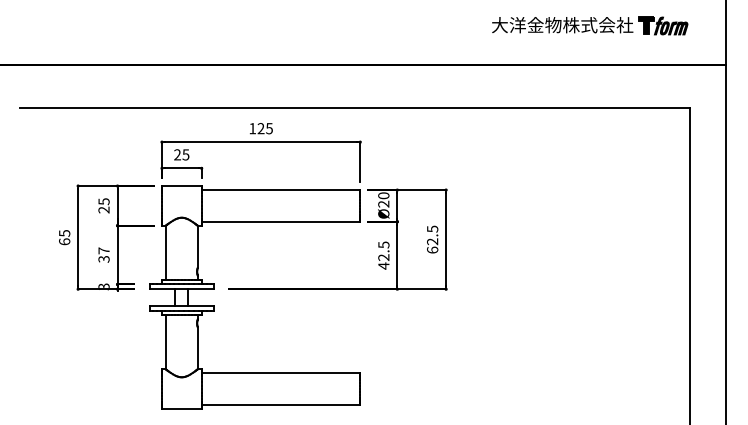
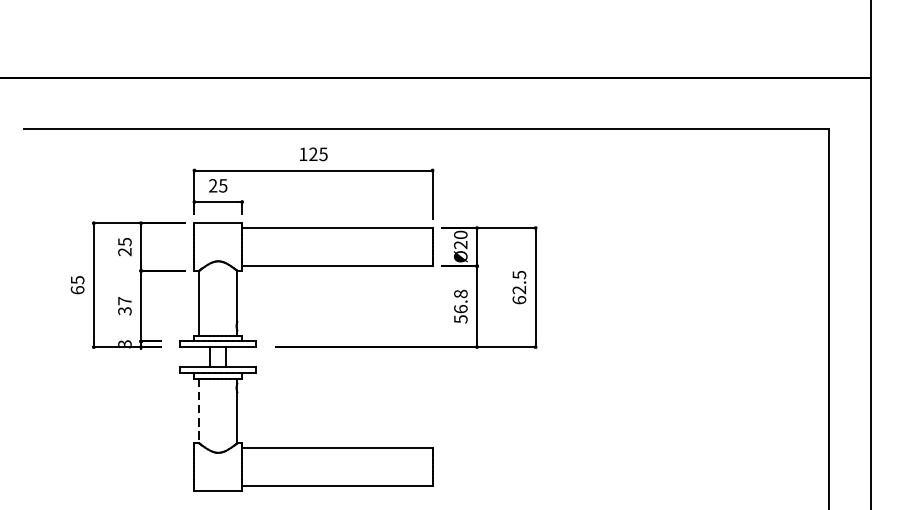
part: (590, 25) -> (708, 30), removed
text: (383, 255) -> (460, 306), 42.5 -> 56.8
line: (165, 342) -> (198, 411), solid -> dashed

